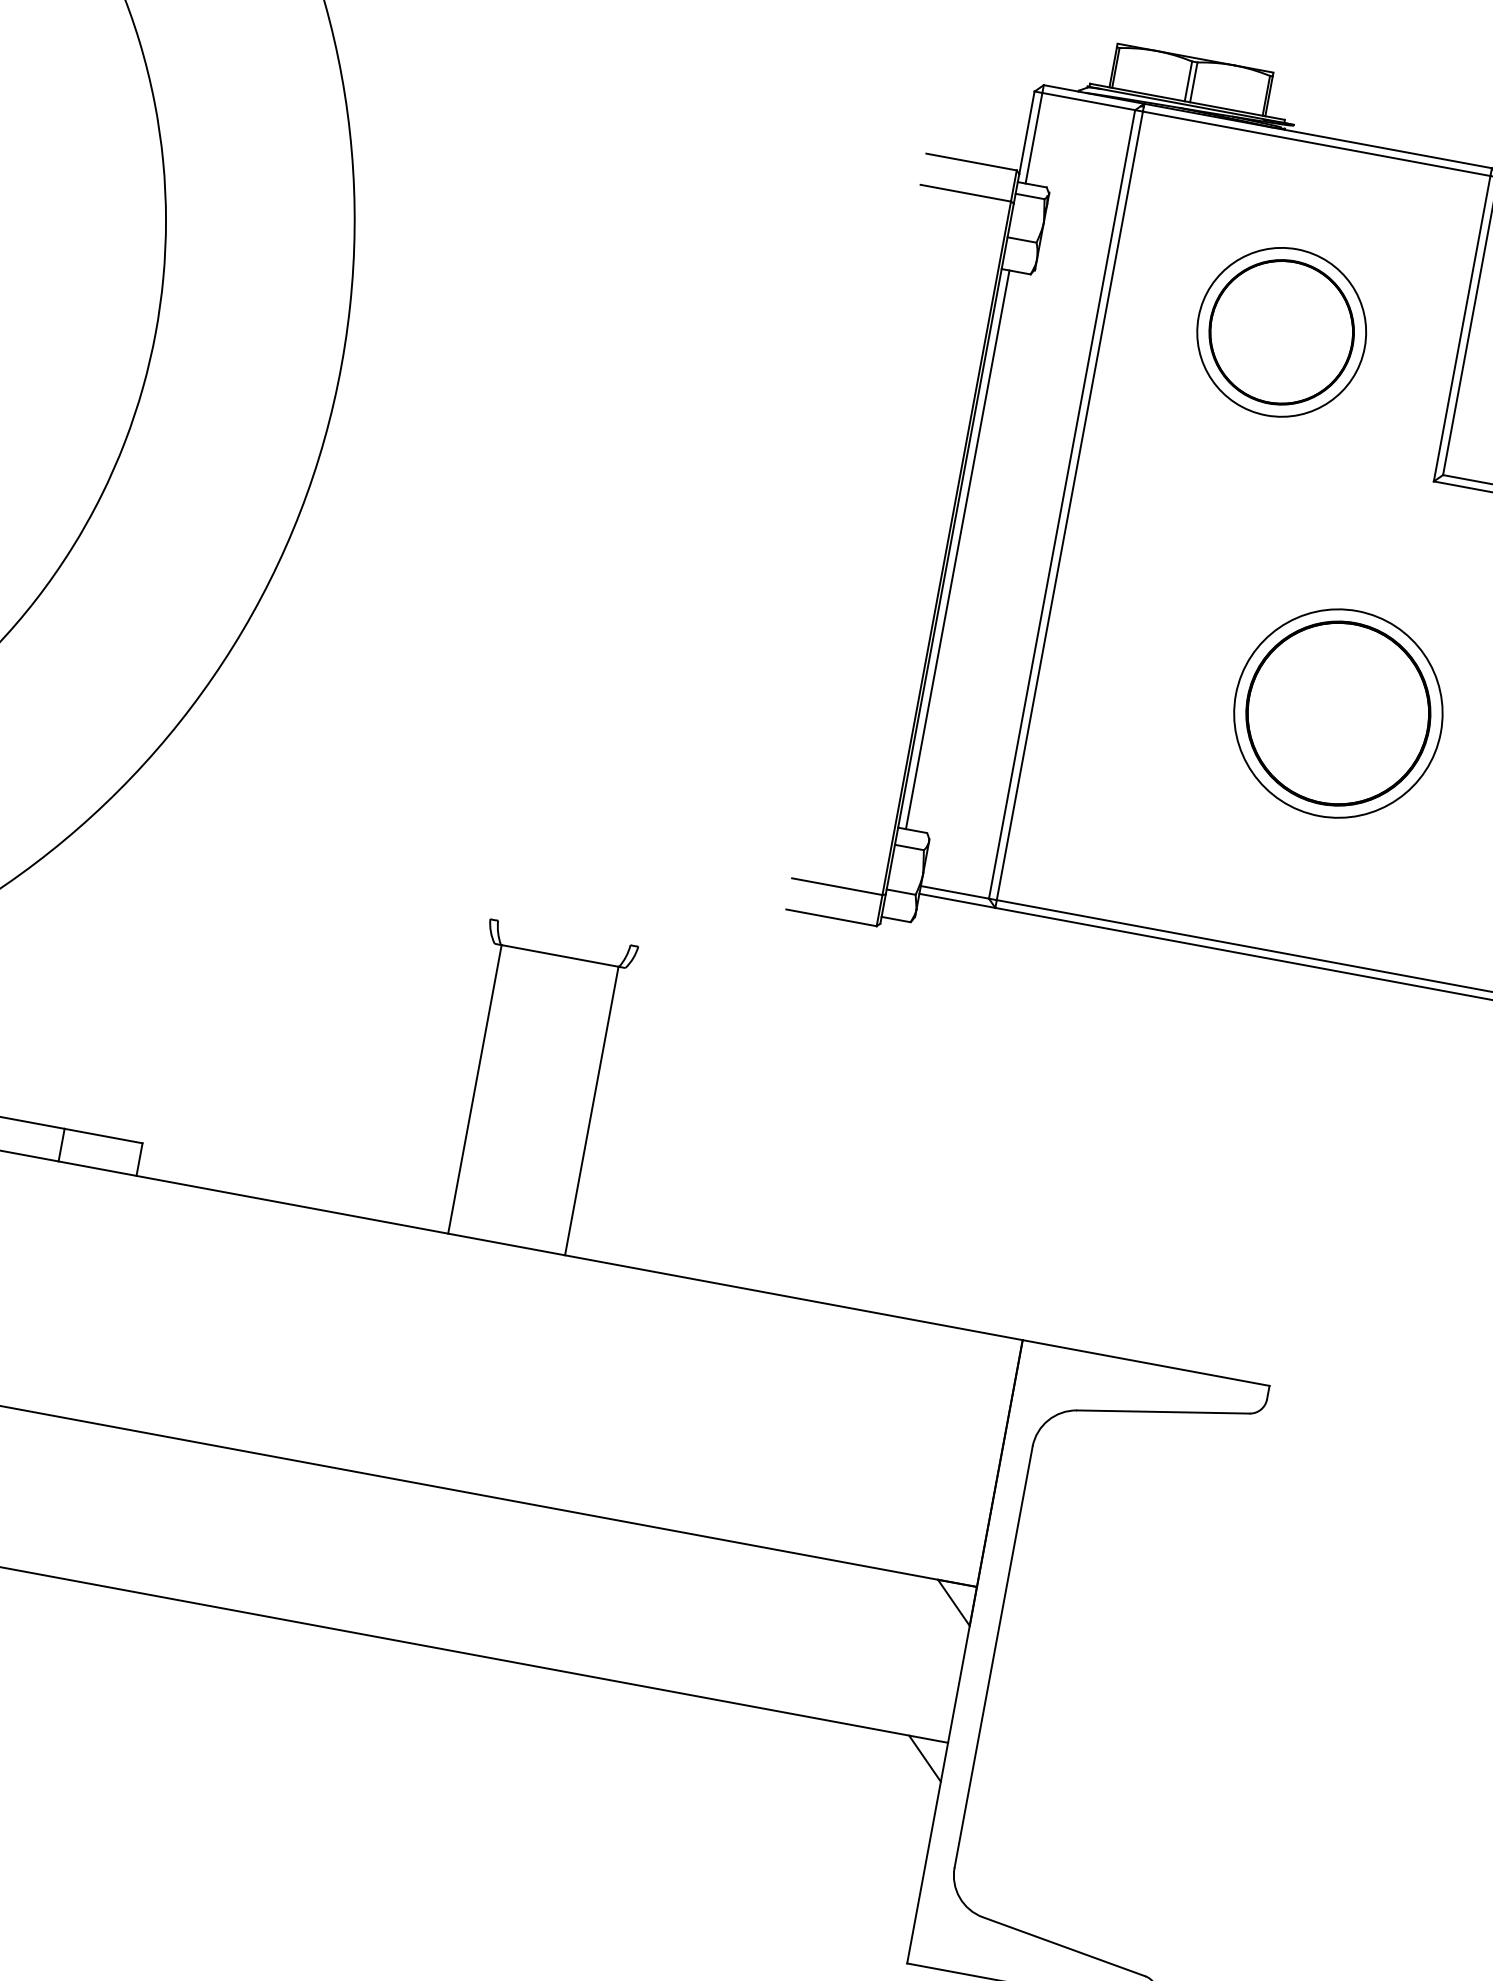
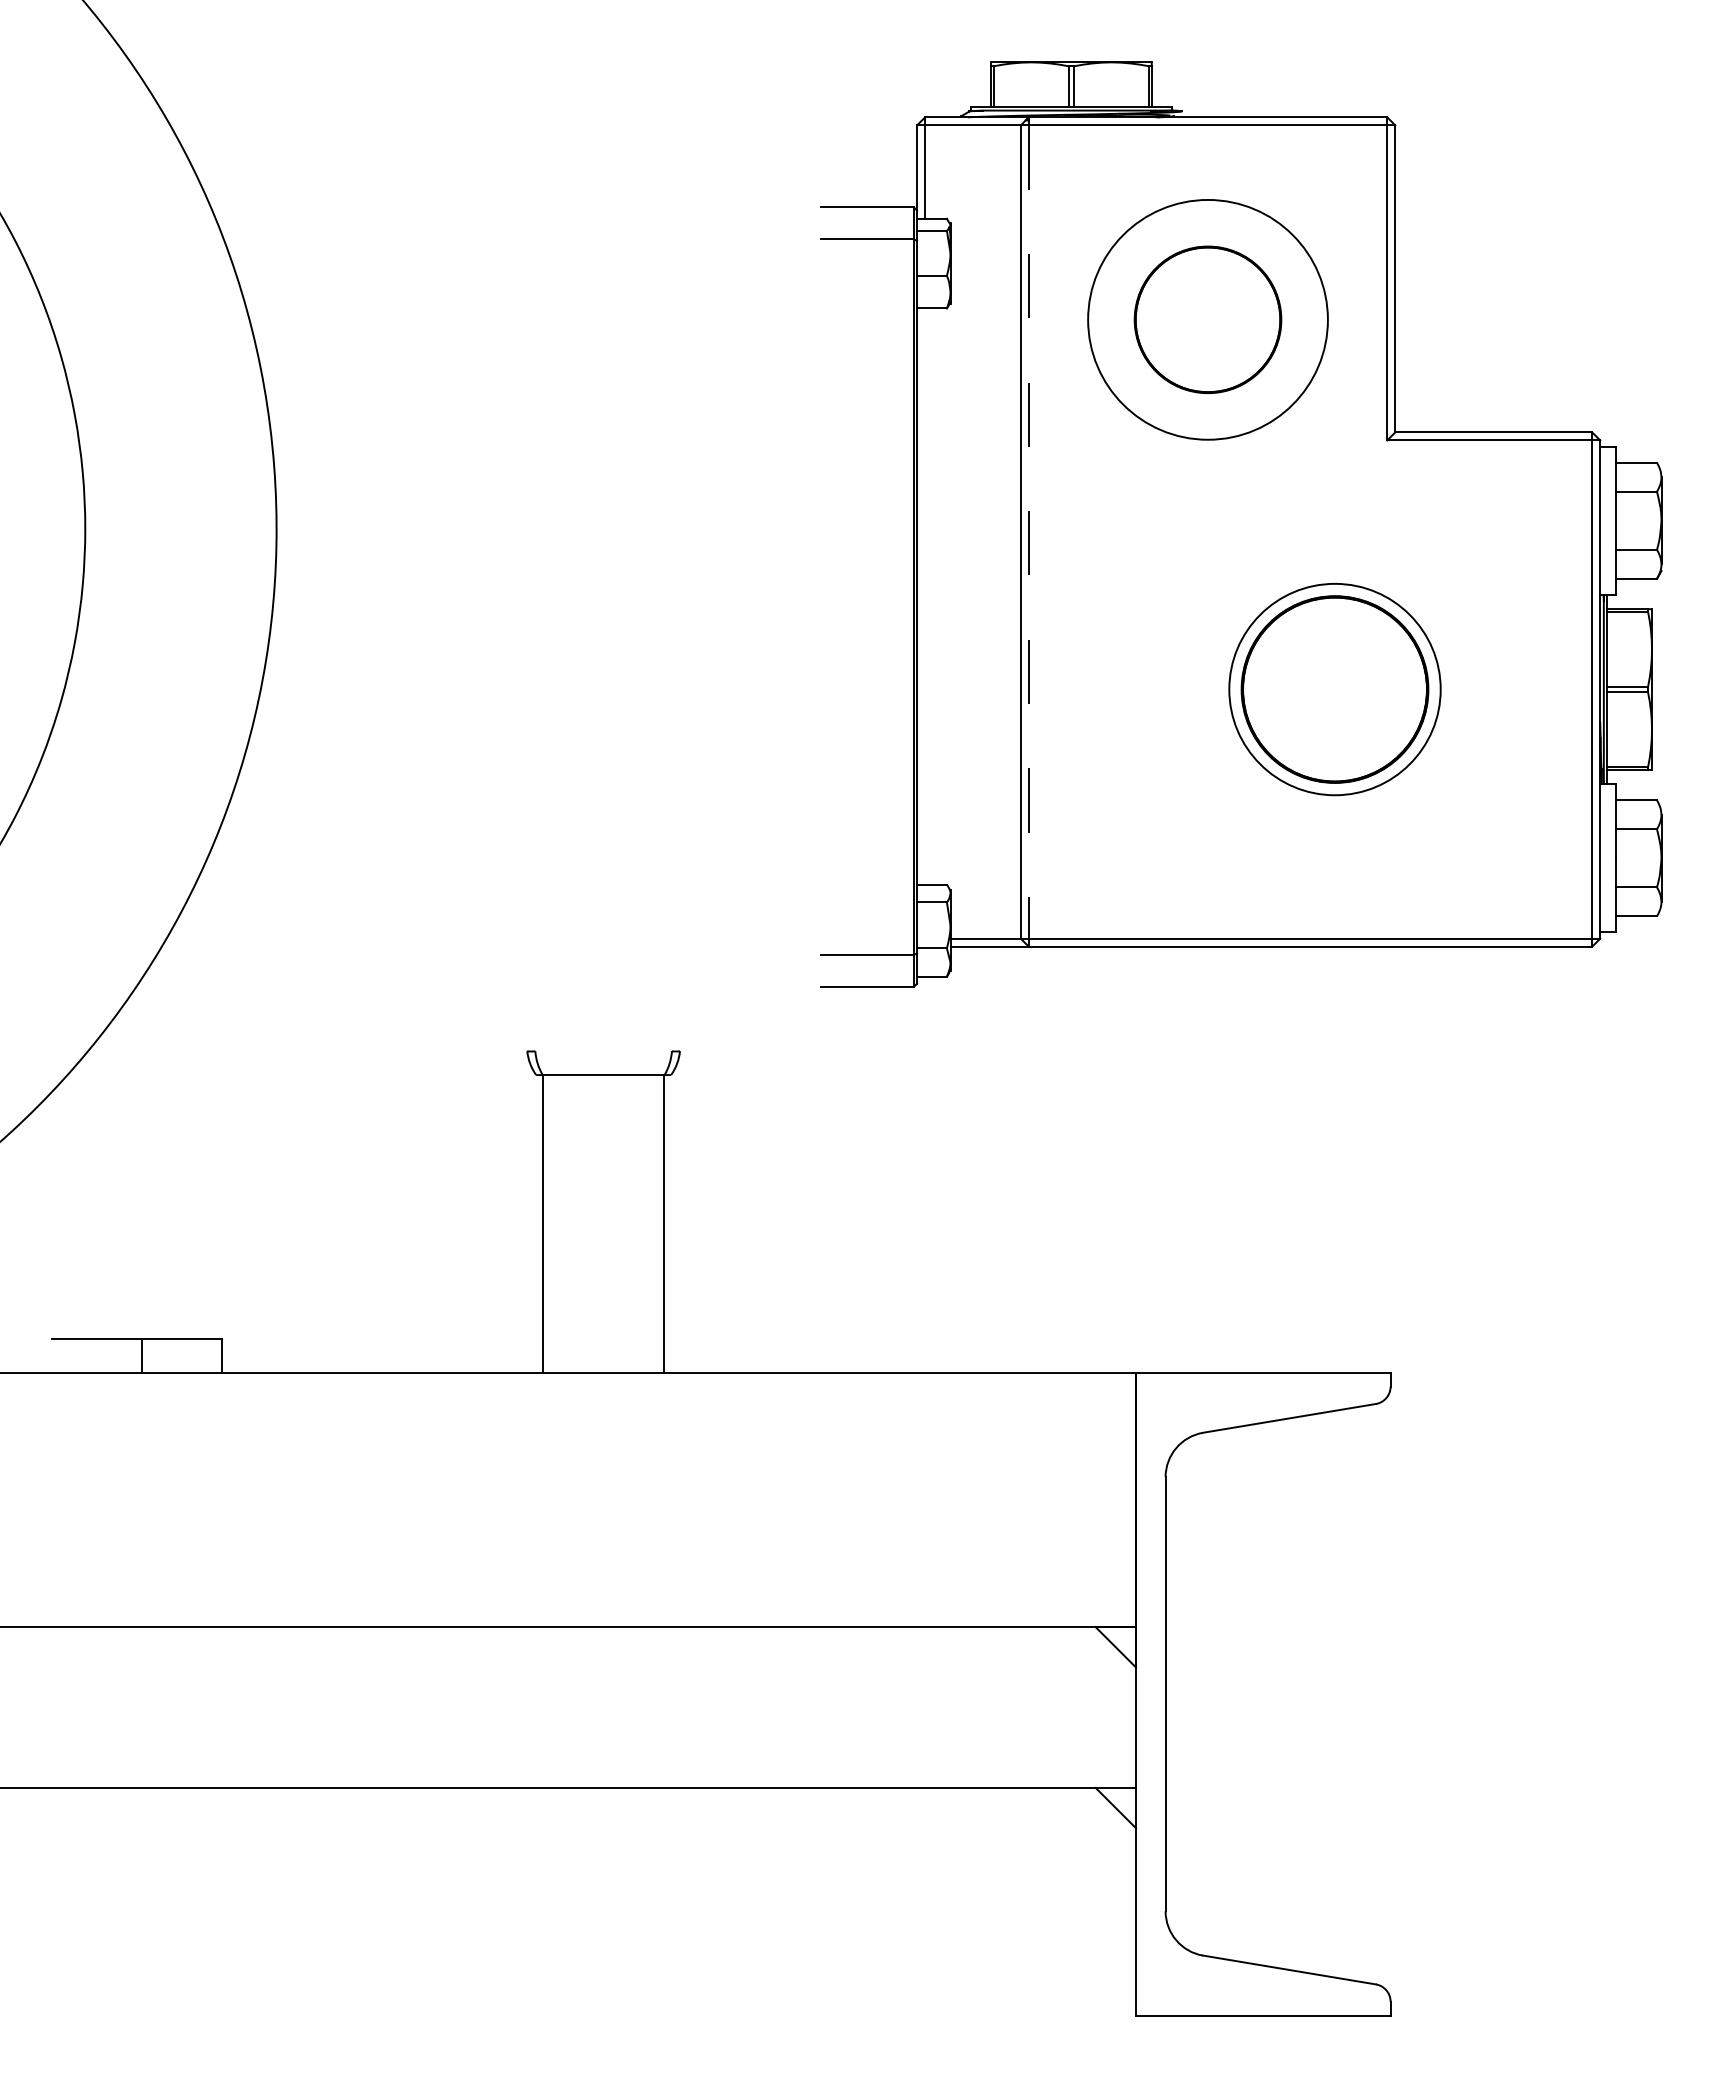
circle: (1281, 331) -> (1207, 319), size x1.4
line: (1069, 506) -> (1028, 532), solid -> dashed
line: (958, 549) -> (925, 596), removed

